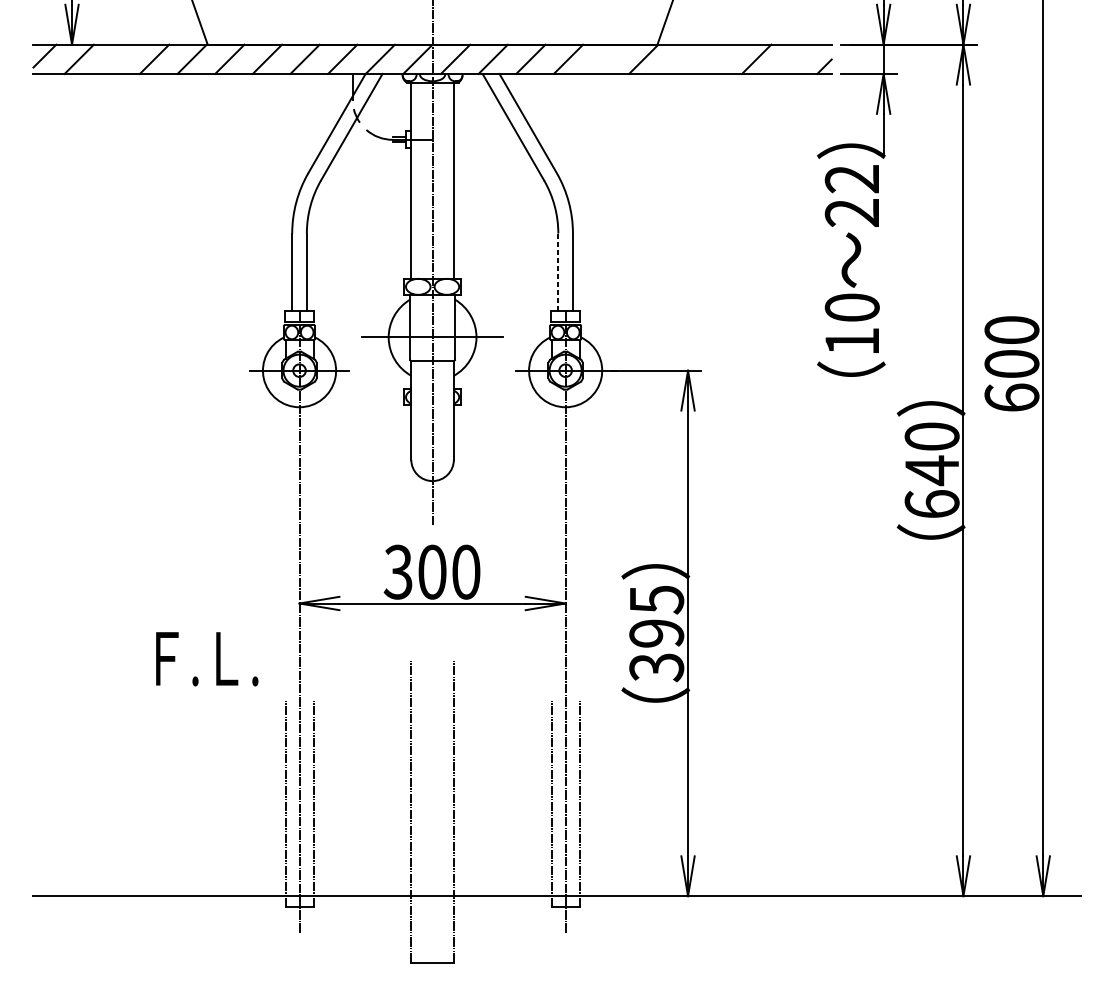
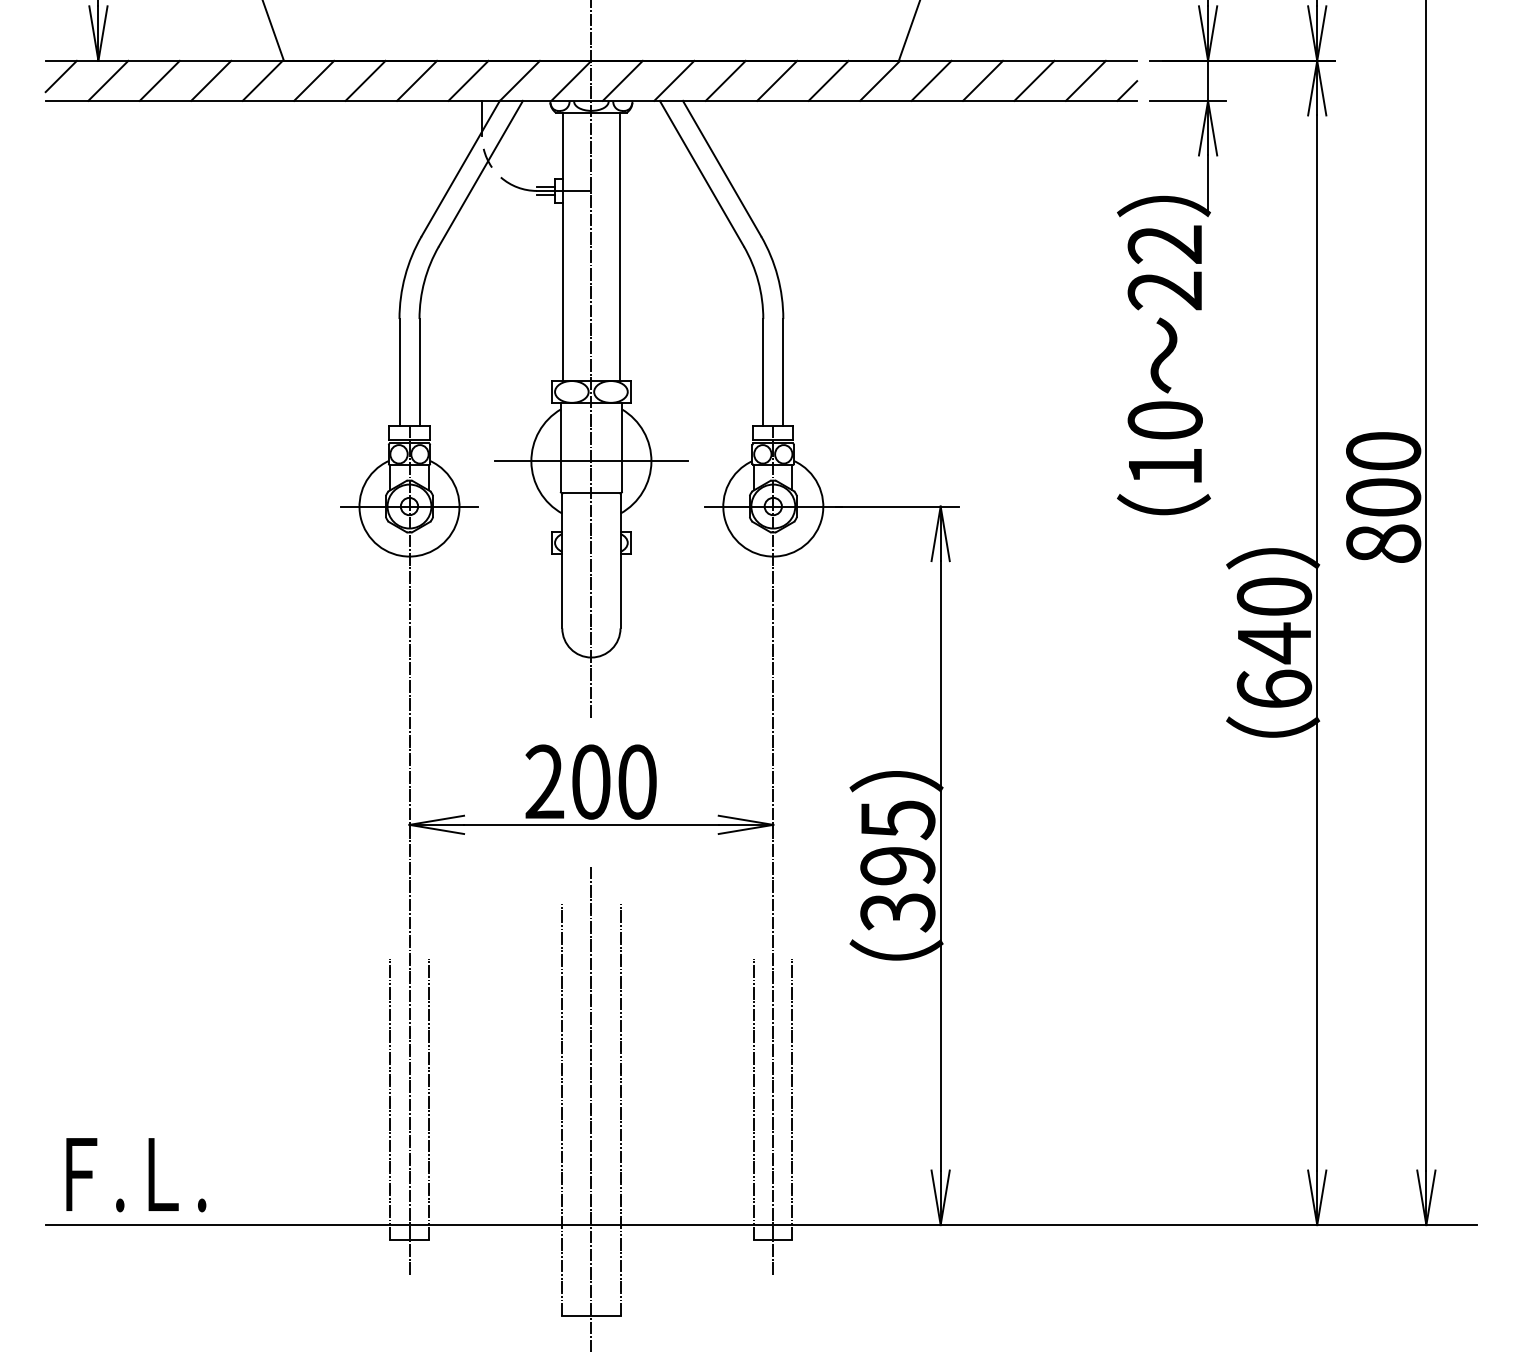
line: (116, 59) -> (159, 80), added
line: (606, 59) -> (828, 80), added
line: (681, 59) -> (931, 80), added
line: (719, 59) -> (983, 80), added
line: (793, 59) -> (1085, 80), added
line: (558, 271) -> (763, 371), dashed -> solid
text: (1011, 397) -> (1383, 543), 600 -> 800
text: (398, 571) -> (544, 781), 300 -> 200
text: (207, 659) -> (136, 1175), moved
line: (432, 810) -> (591, 1108), added

